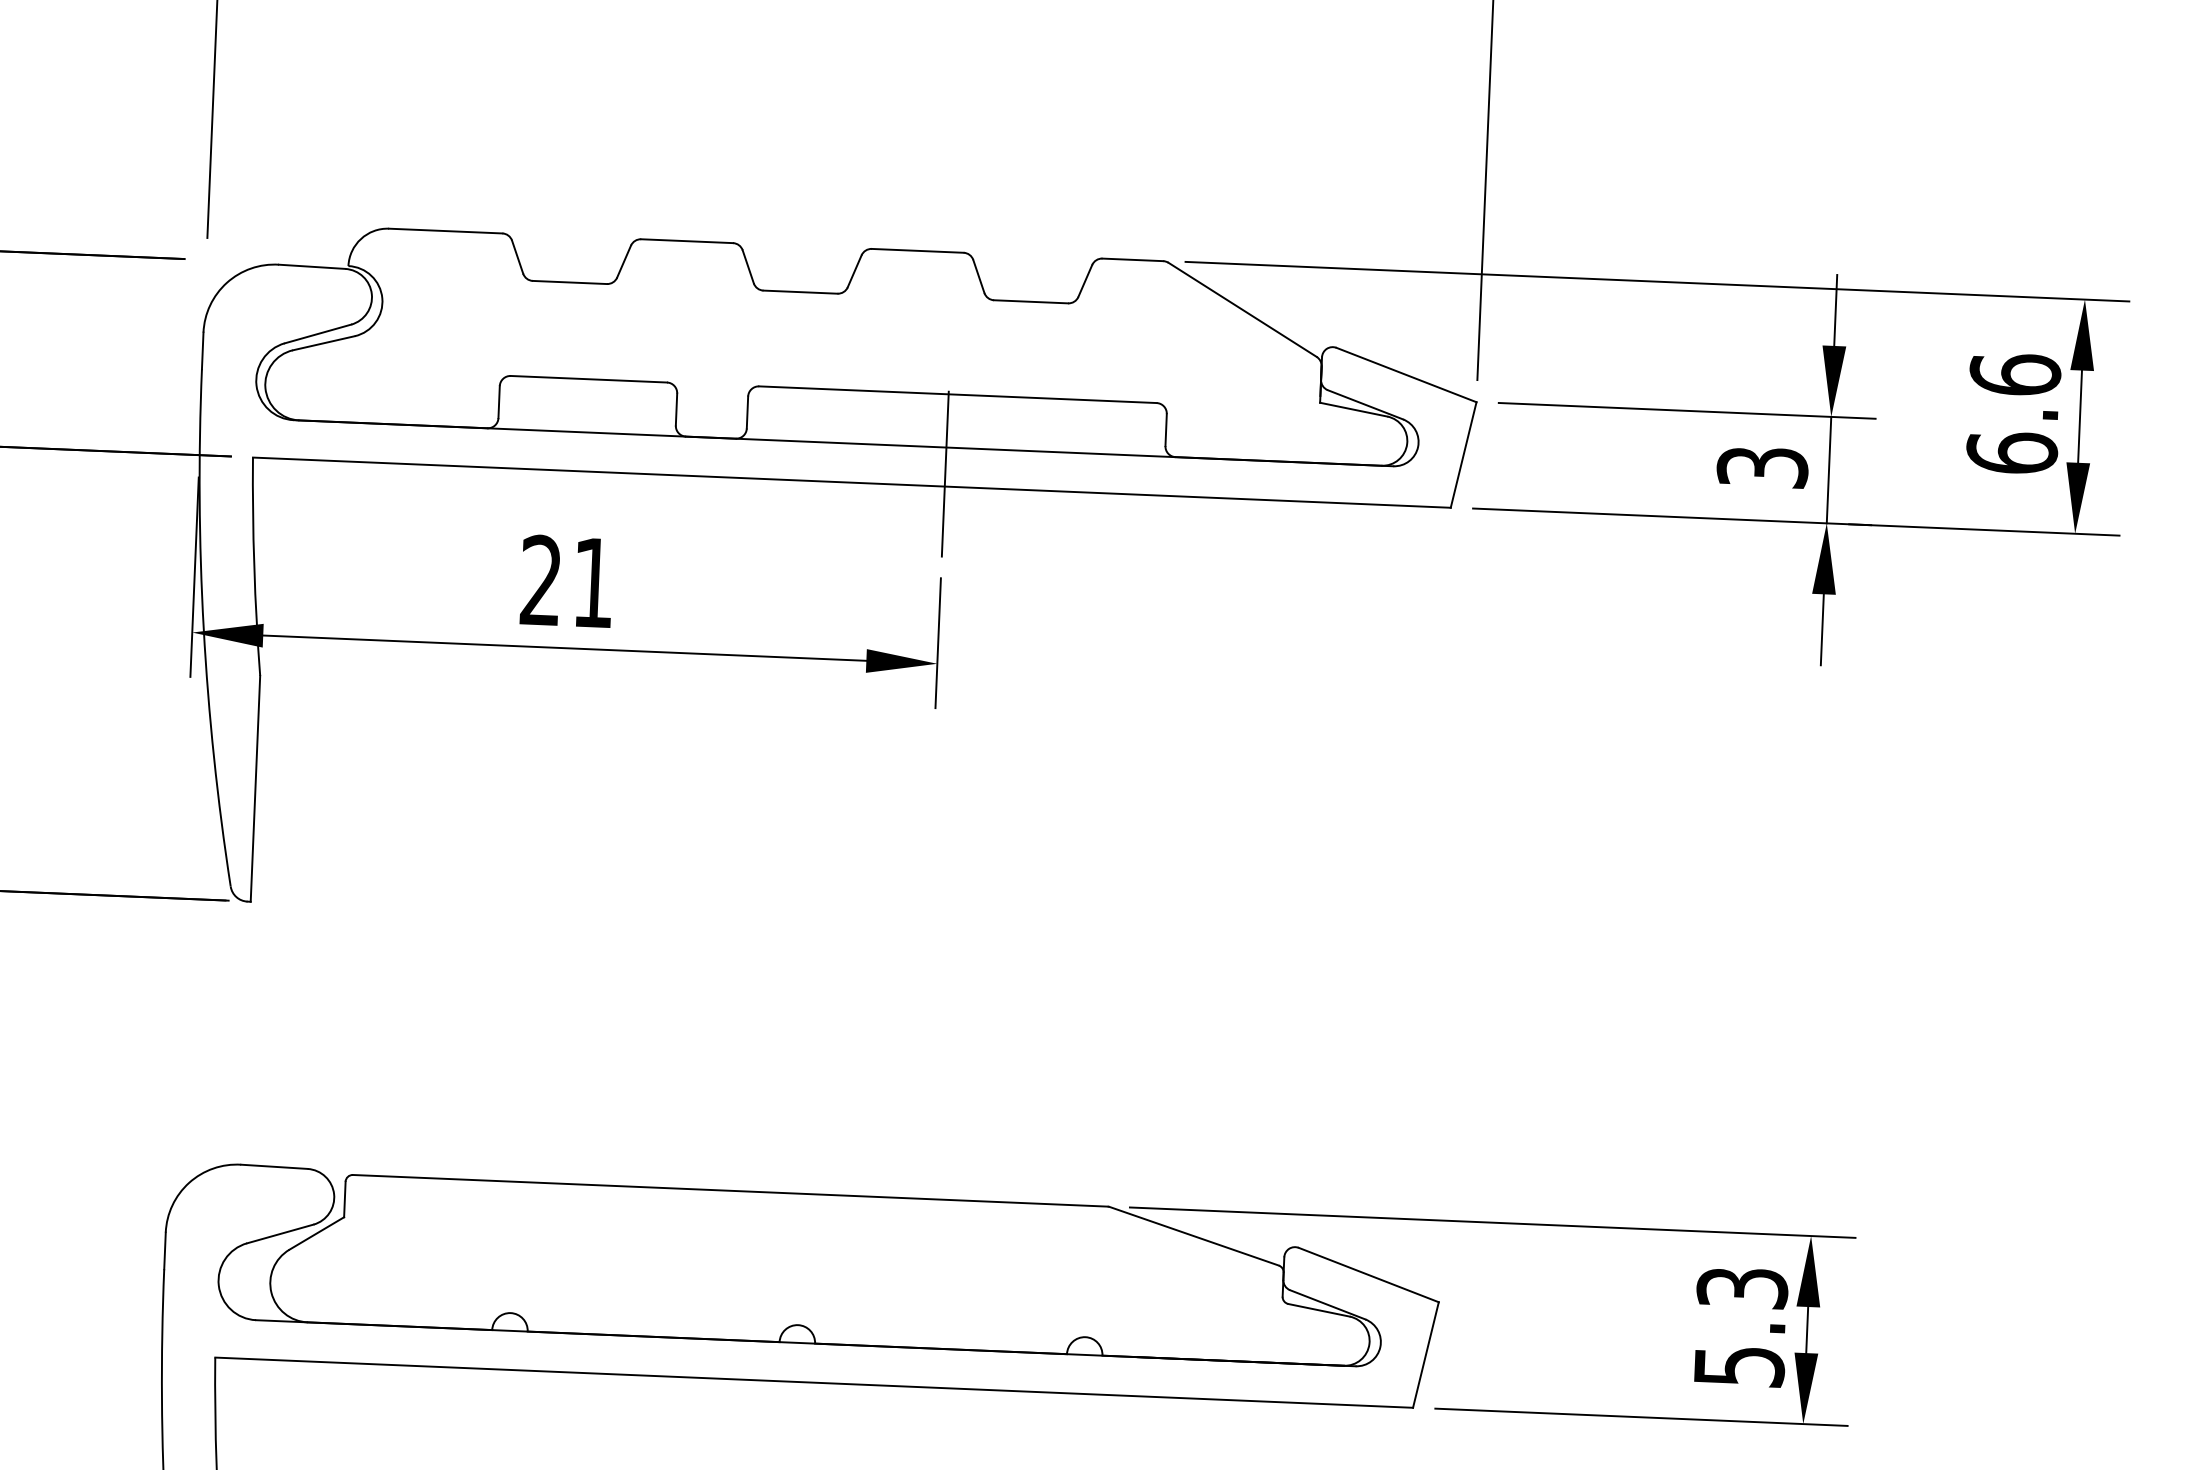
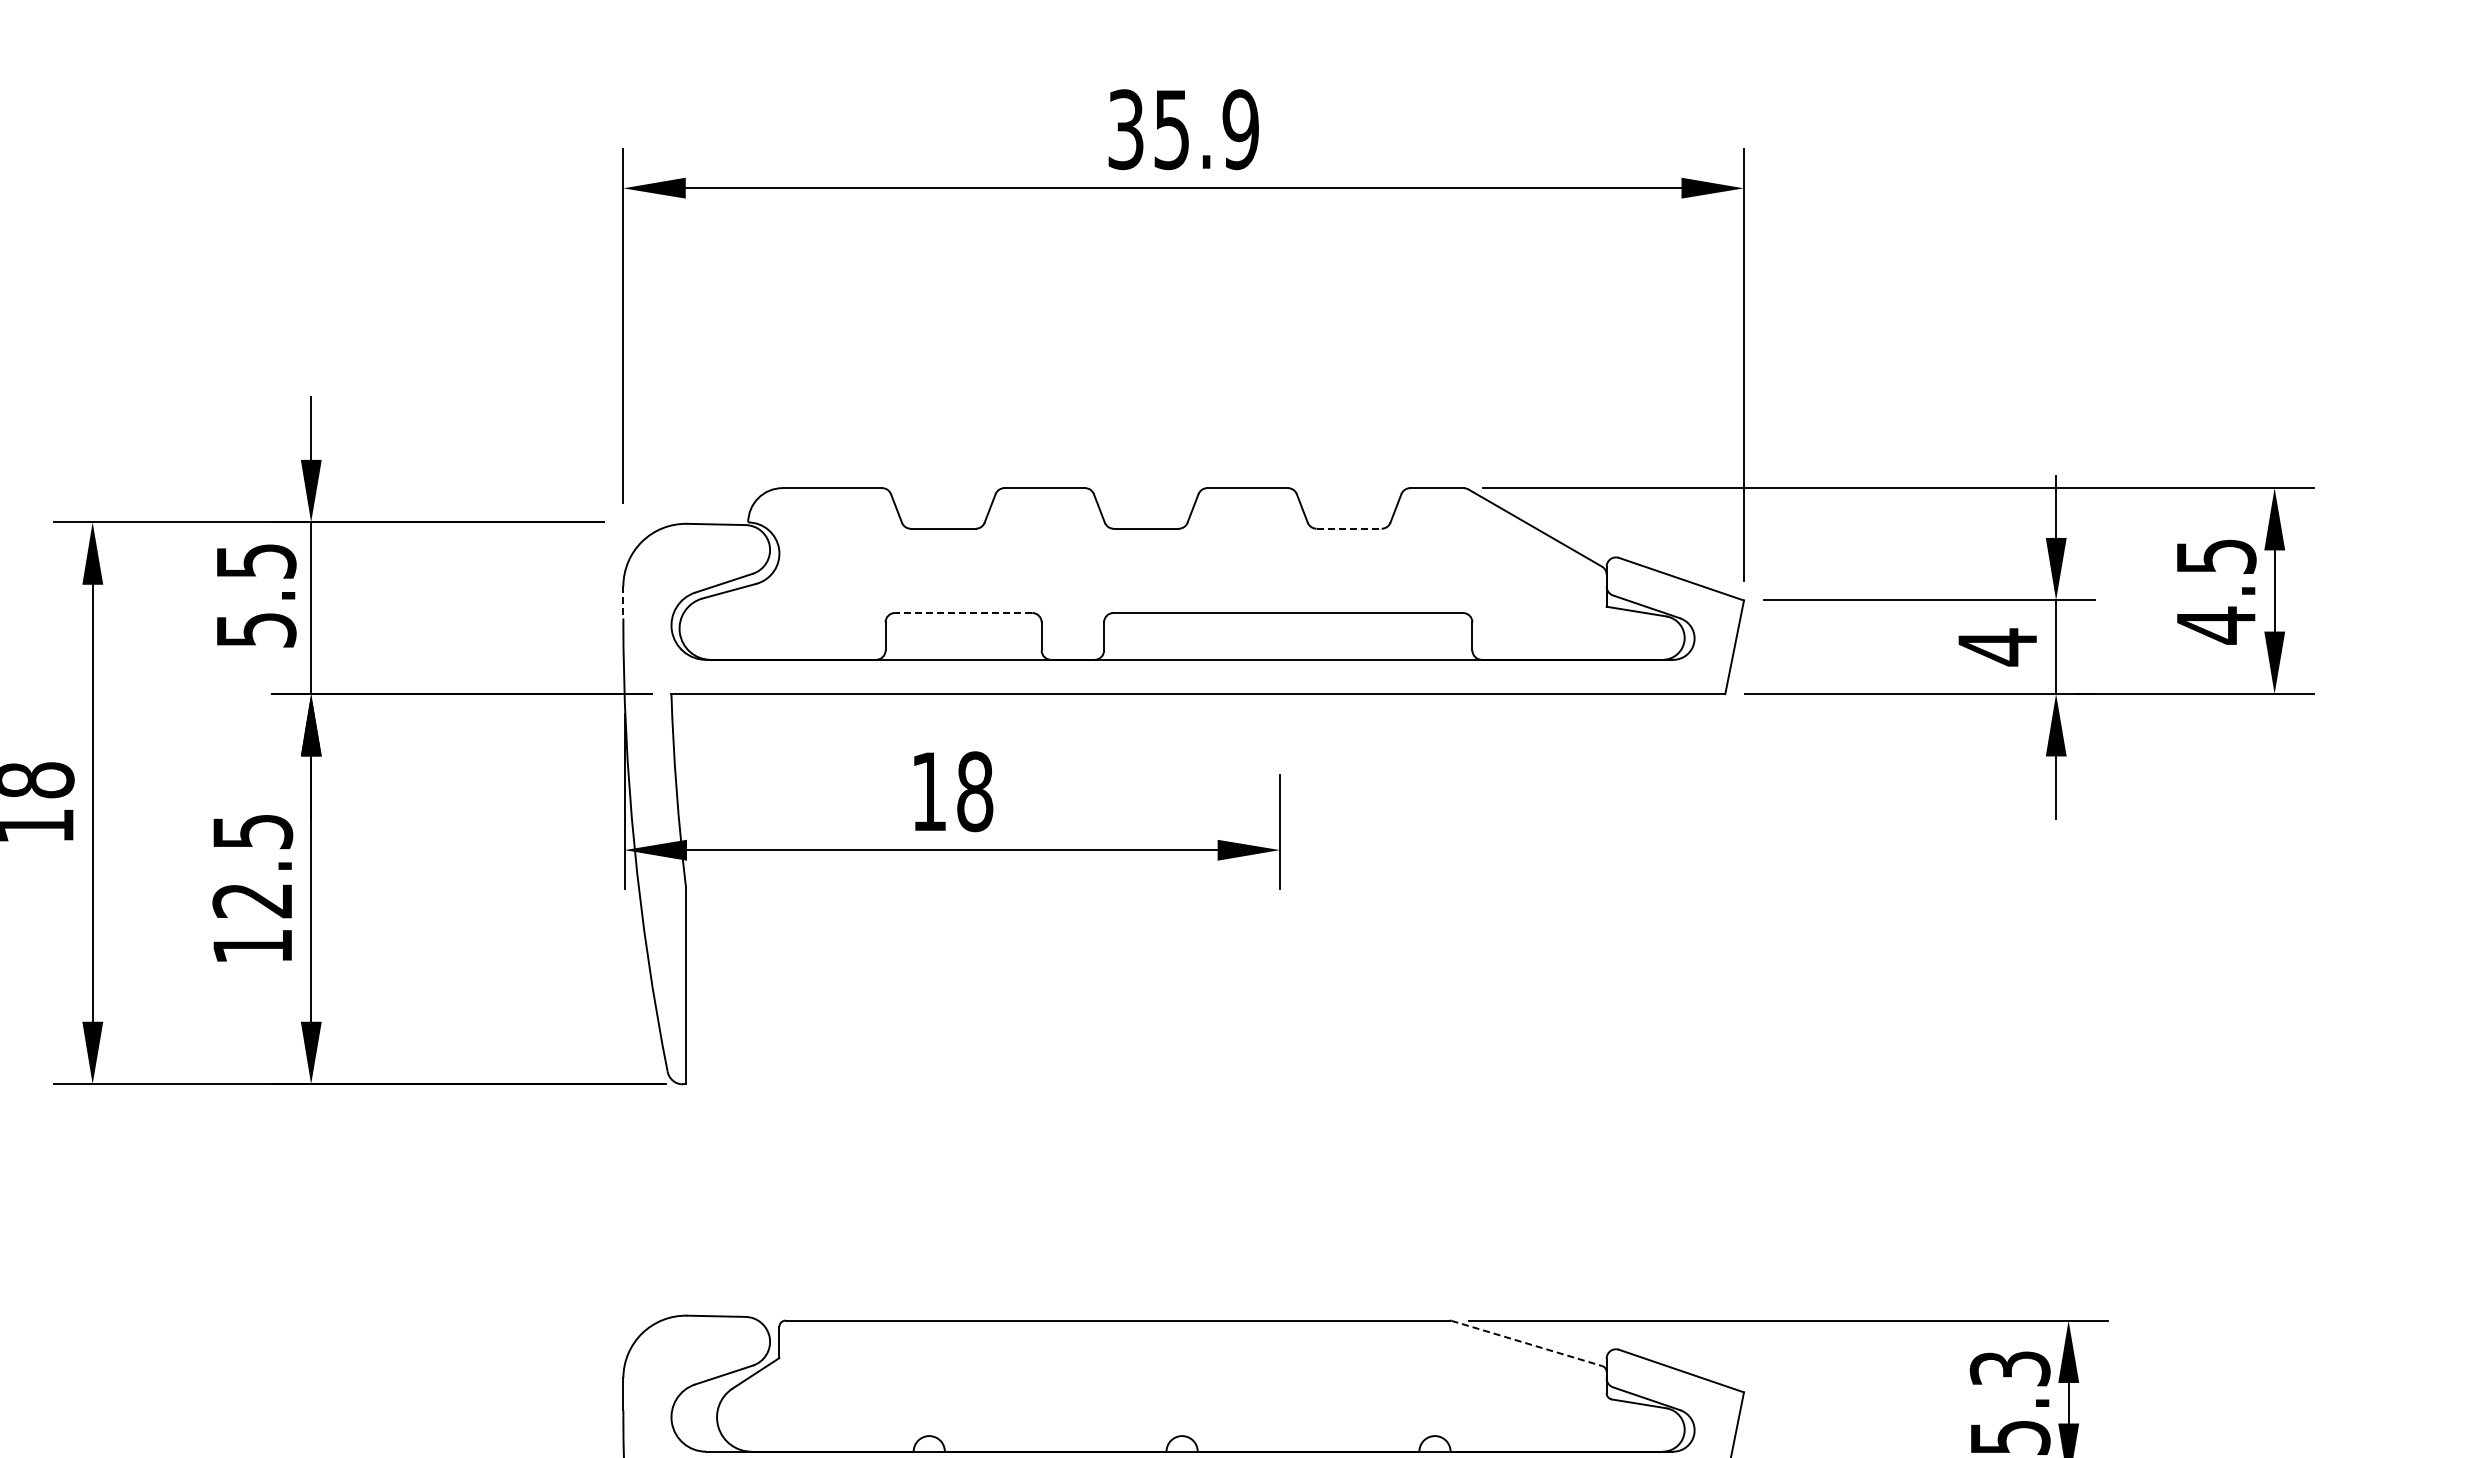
line: (1031, 301) -> (1349, 528), solid -> dashed
line: (202, 351) -> (623, 602), solid -> dashed
line: (588, 379) -> (963, 613), solid -> dashed
text: (2012, 414) -> (2215, 591), 6.6 -> 4.5
text: (1762, 467) -> (1997, 647), 3 -> 4
line: (945, 473) -> (1280, 682), removed
text: (567, 581) -> (952, 791), 21 -> 18
line: (1193, 1236) -> (1526, 1343), solid -> dashed

